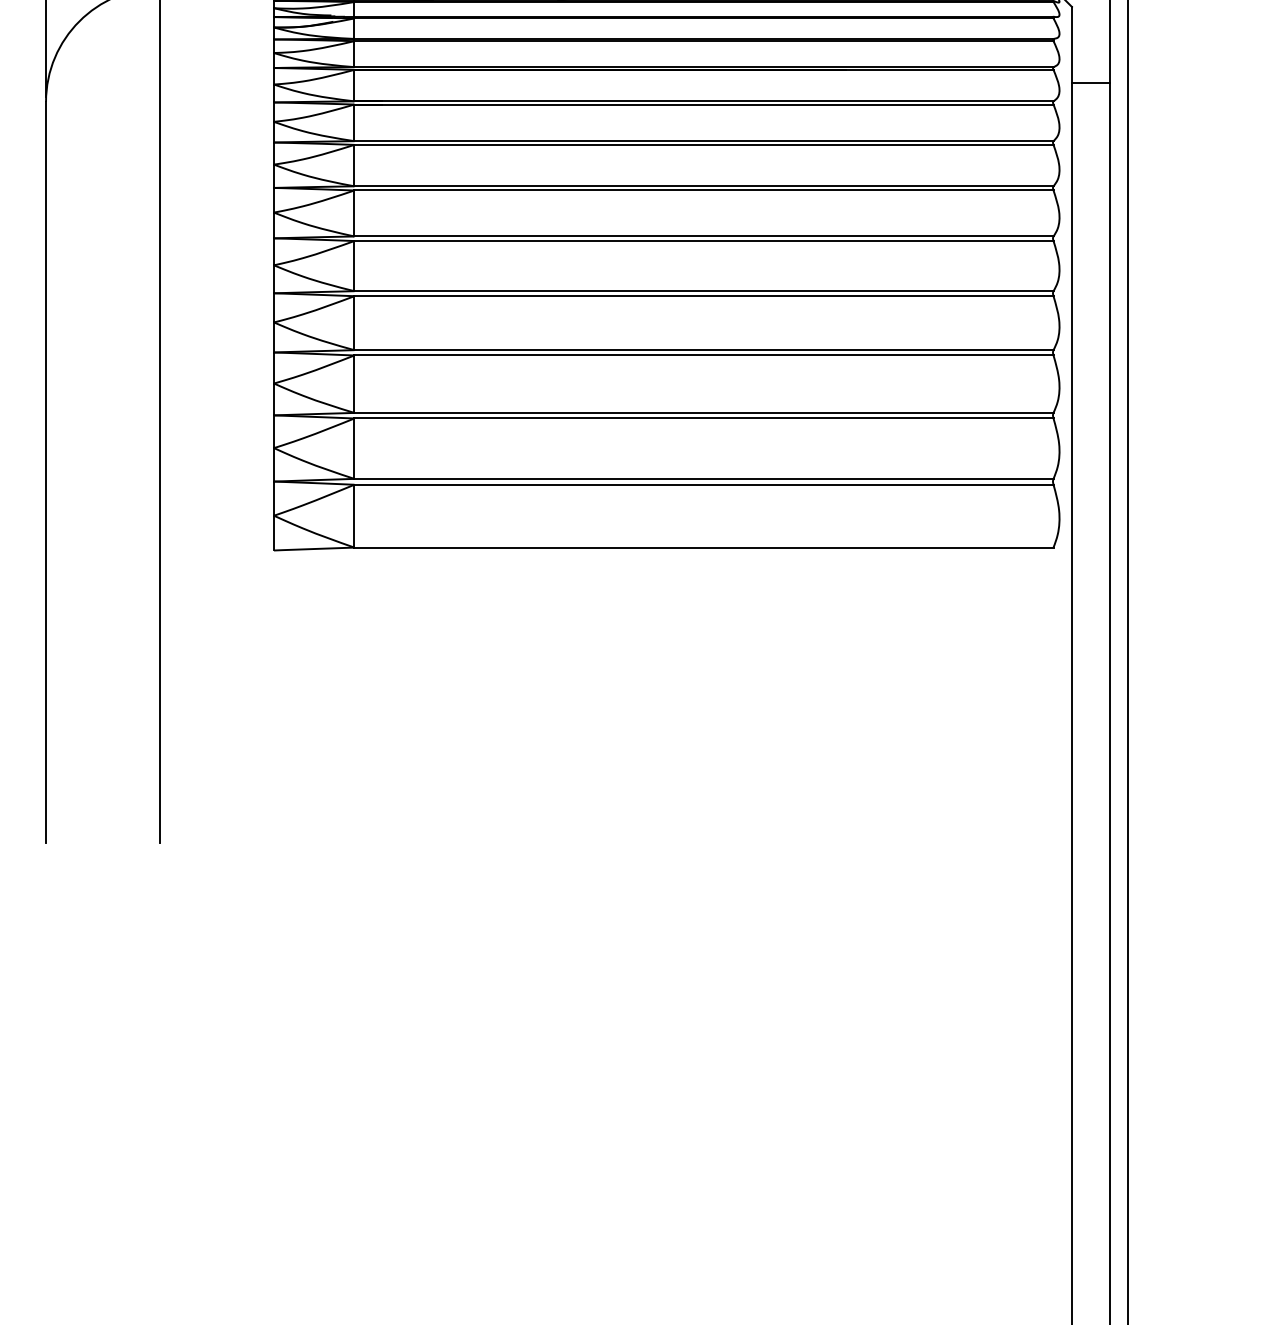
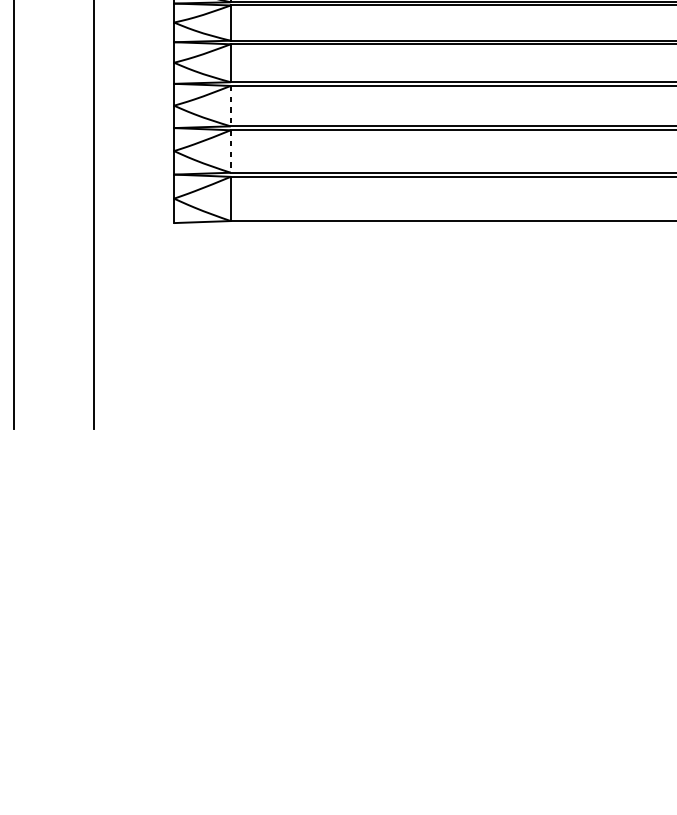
line: (354, 384) -> (230, 106), solid -> dashed
line: (354, 449) -> (230, 152), solid -> dashed

